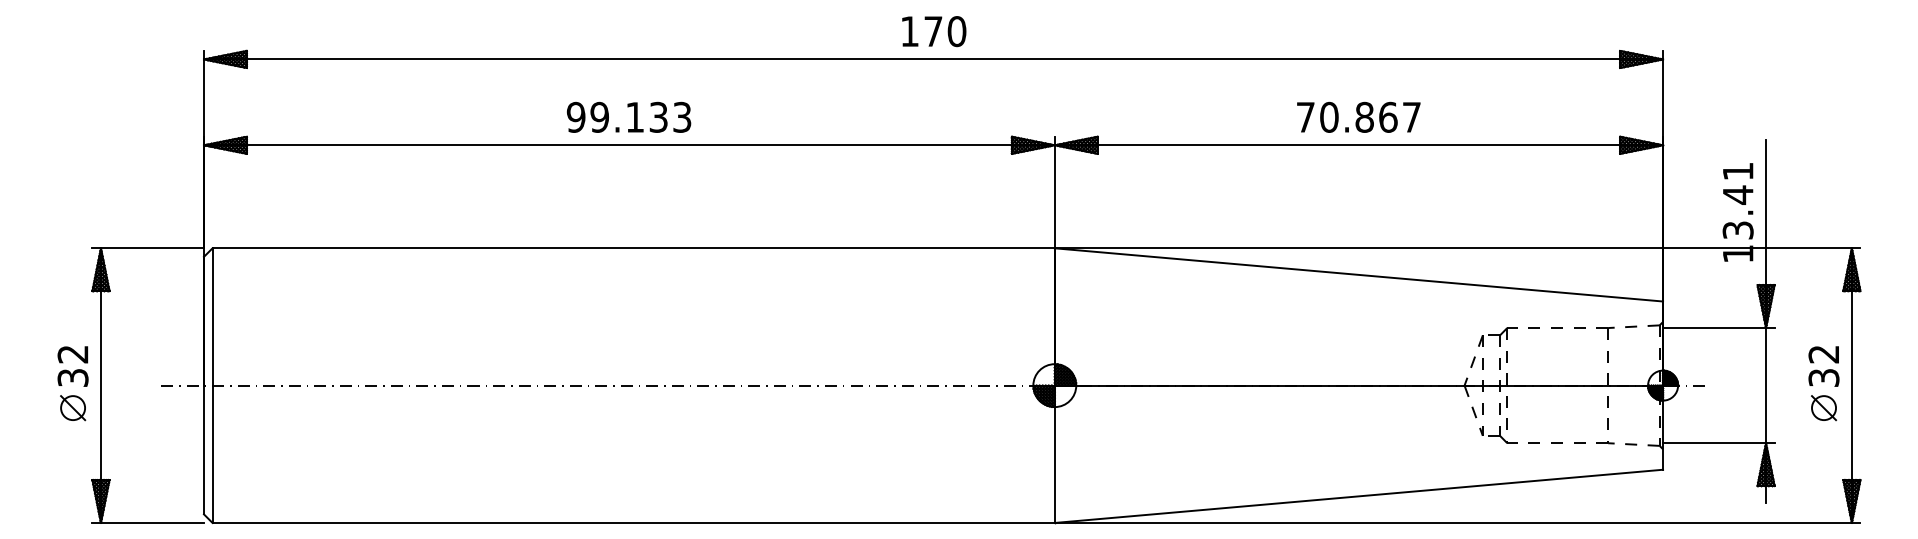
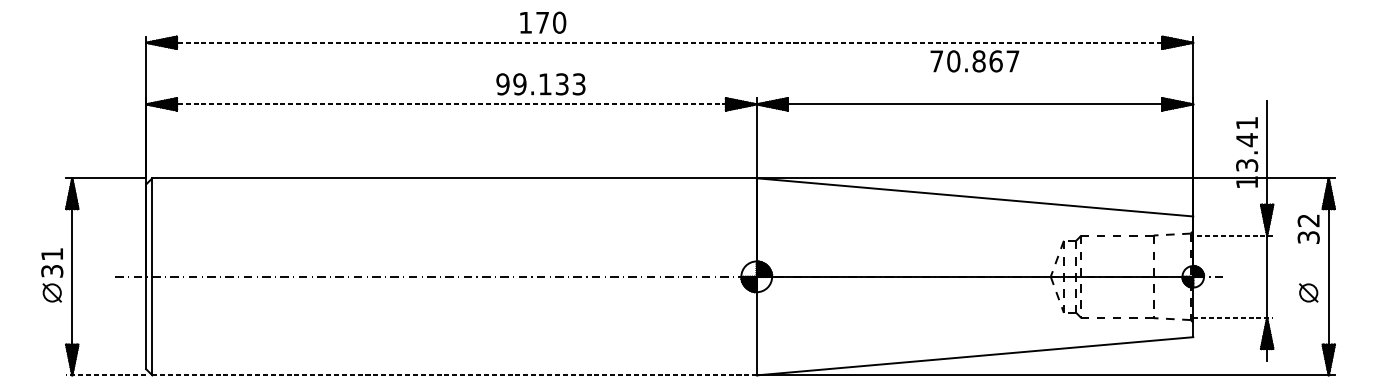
text: (934, 31) -> (543, 22), moved
line: (933, 59) -> (669, 42), solid -> dashed
text: (629, 116) -> (541, 83), moved
text: (1358, 116) -> (974, 60), moved
line: (629, 145) -> (451, 104), solid -> dashed
line: (1718, 328) -> (1233, 235), solid -> dashed
text: (72, 354) -> (51, 254), 32 -> 31
text: (1823, 366) -> (1308, 229), moved
line: (1718, 443) -> (1233, 318), solid -> dashed
line: (148, 522) -> (106, 375), solid -> dashed
line: (634, 522) -> (455, 375), solid -> dashed

